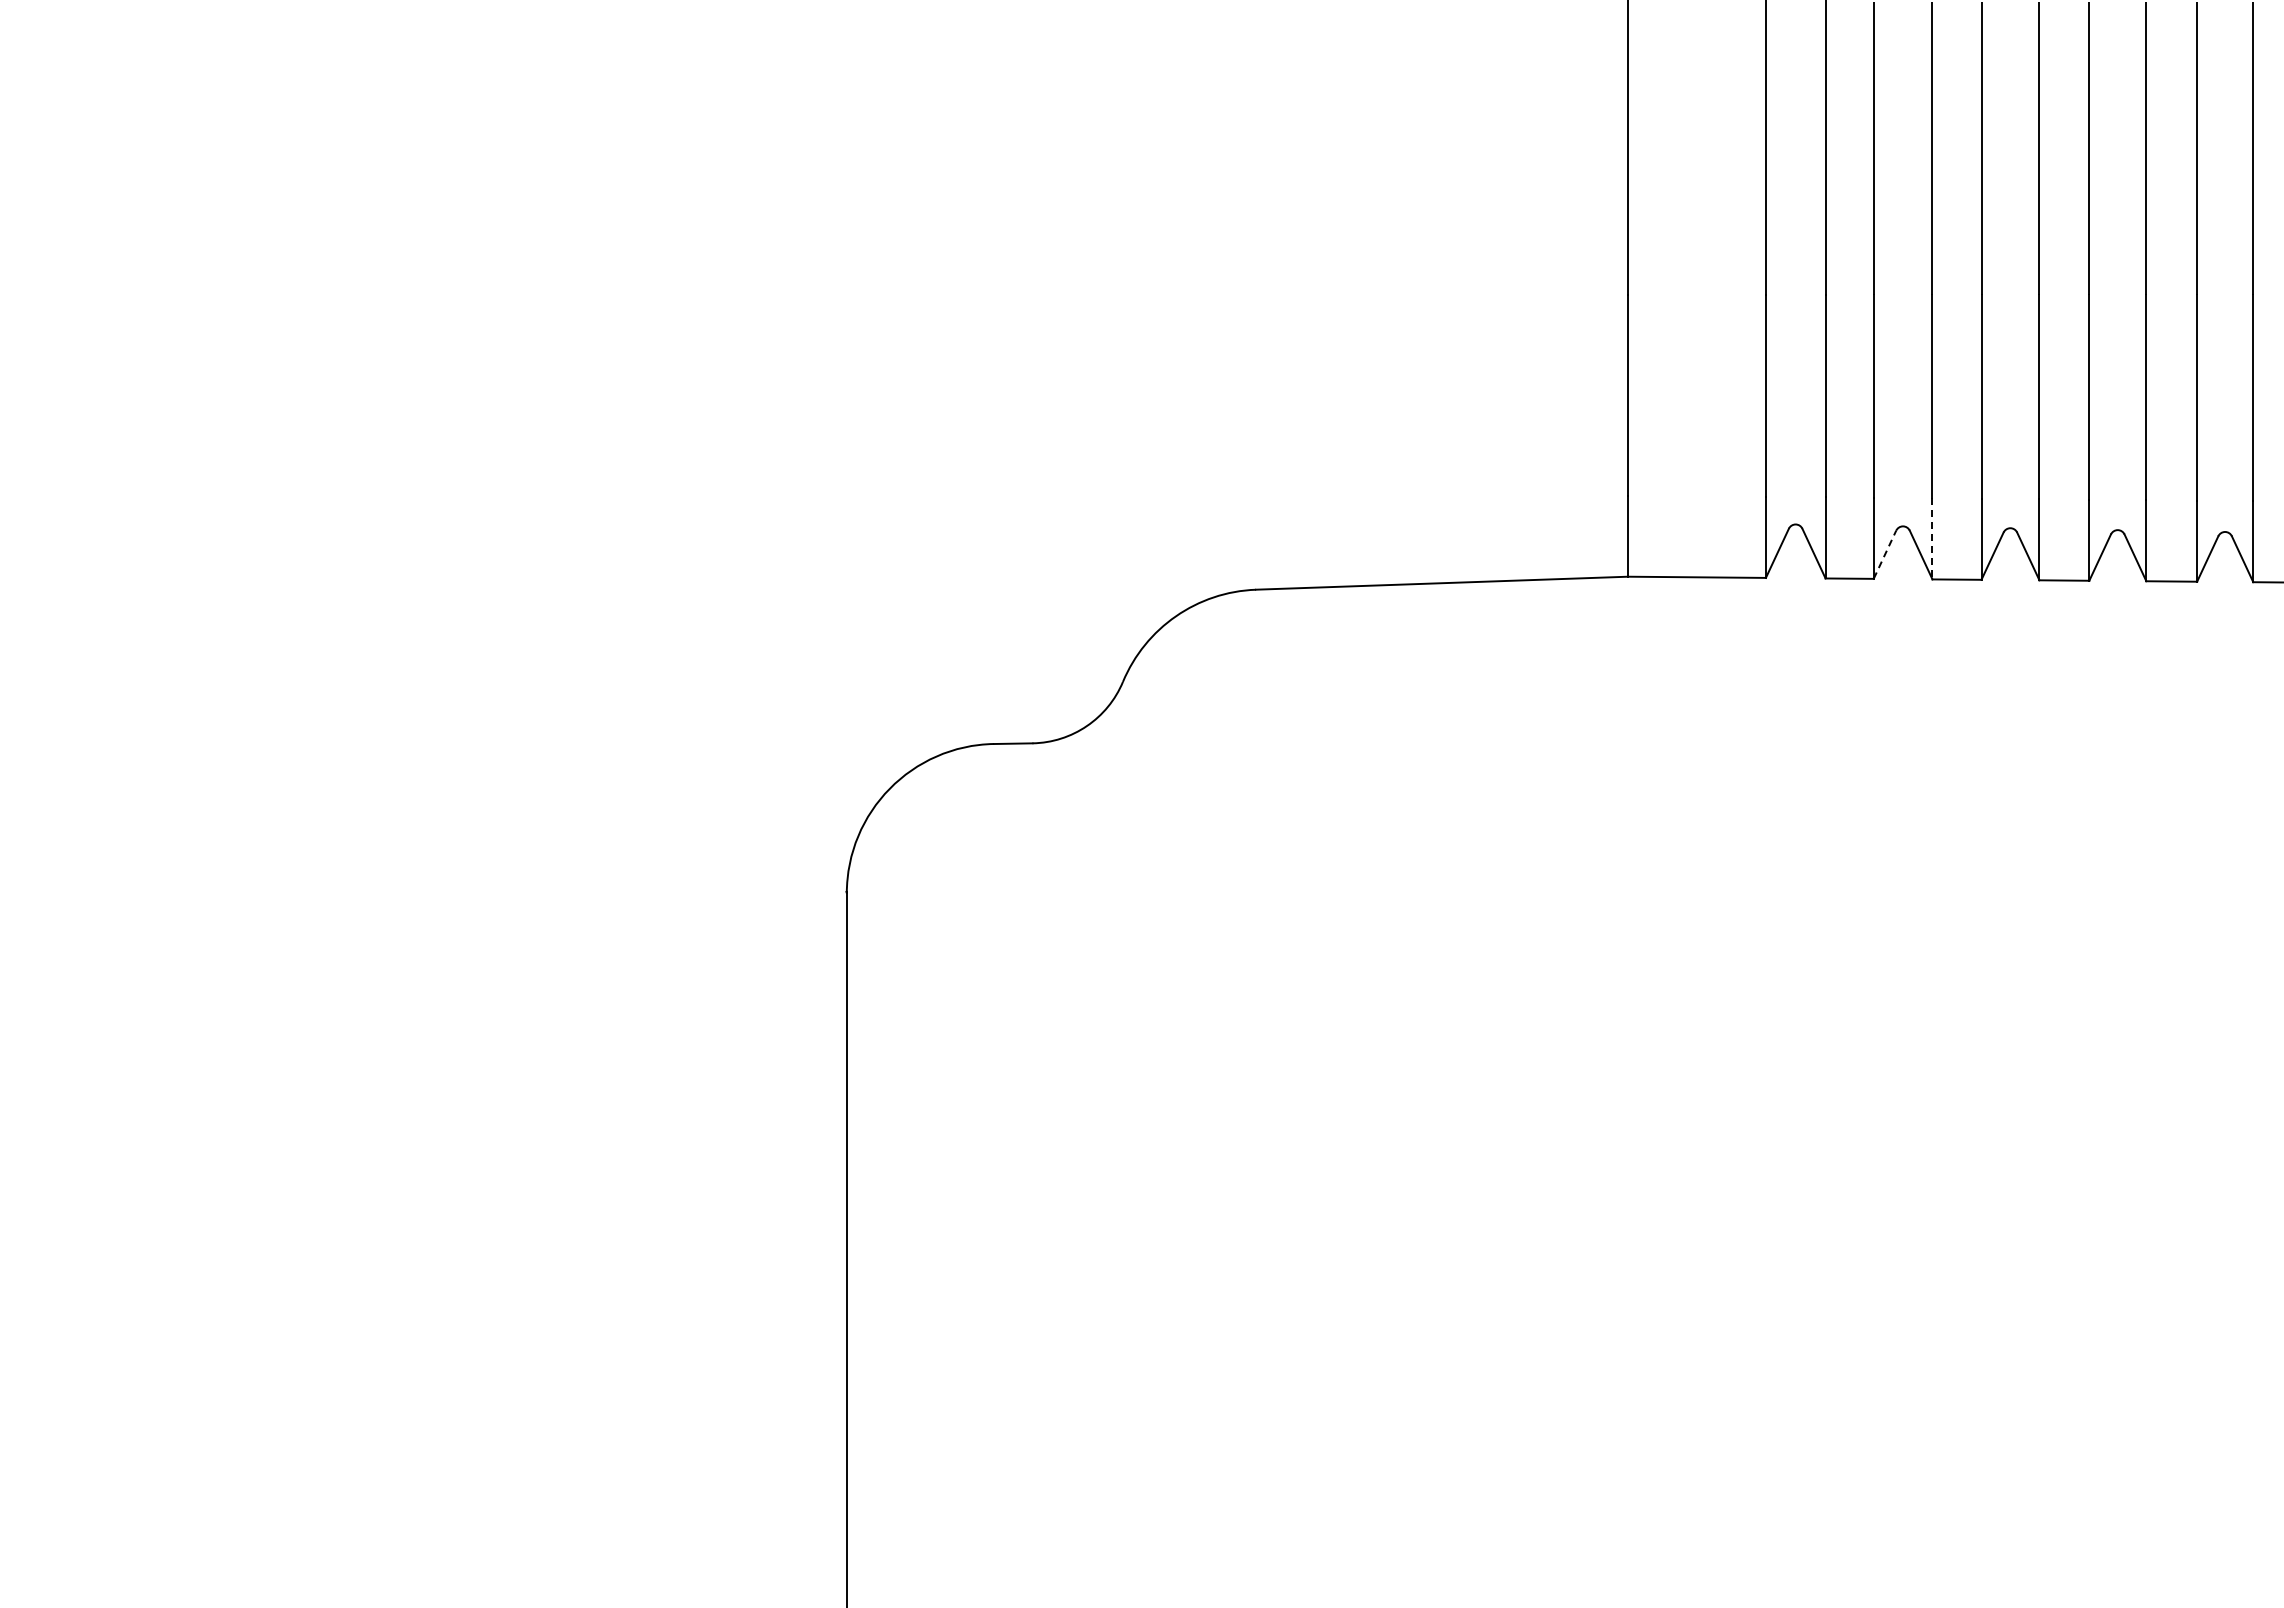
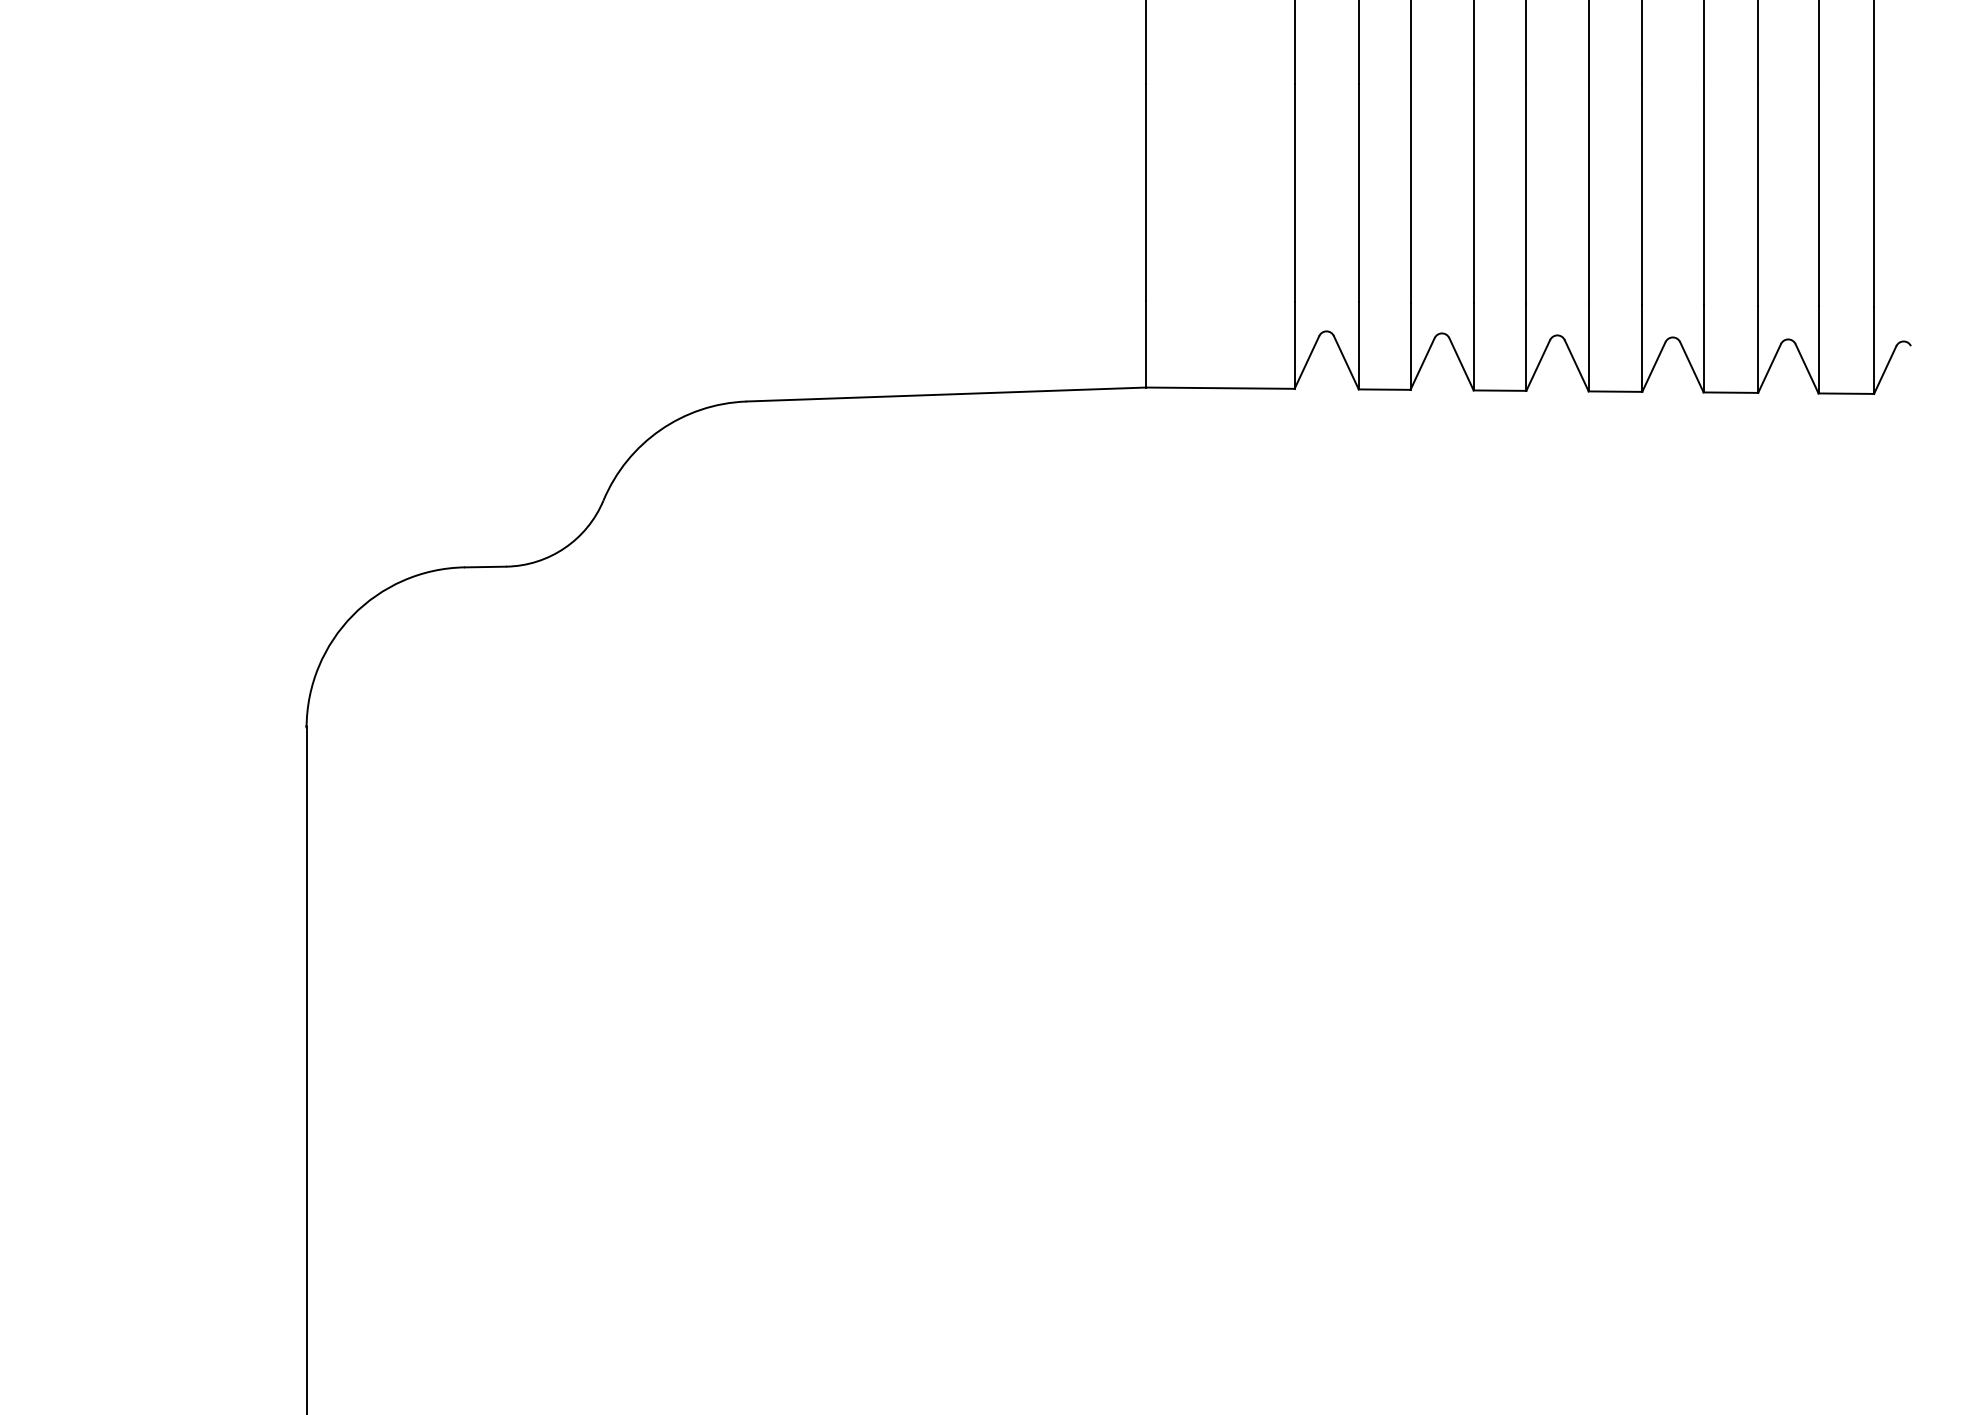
line: (1932, 538) -> (1473, 346), dashed -> solid
line: (1884, 554) -> (1422, 363), dashed -> solid

